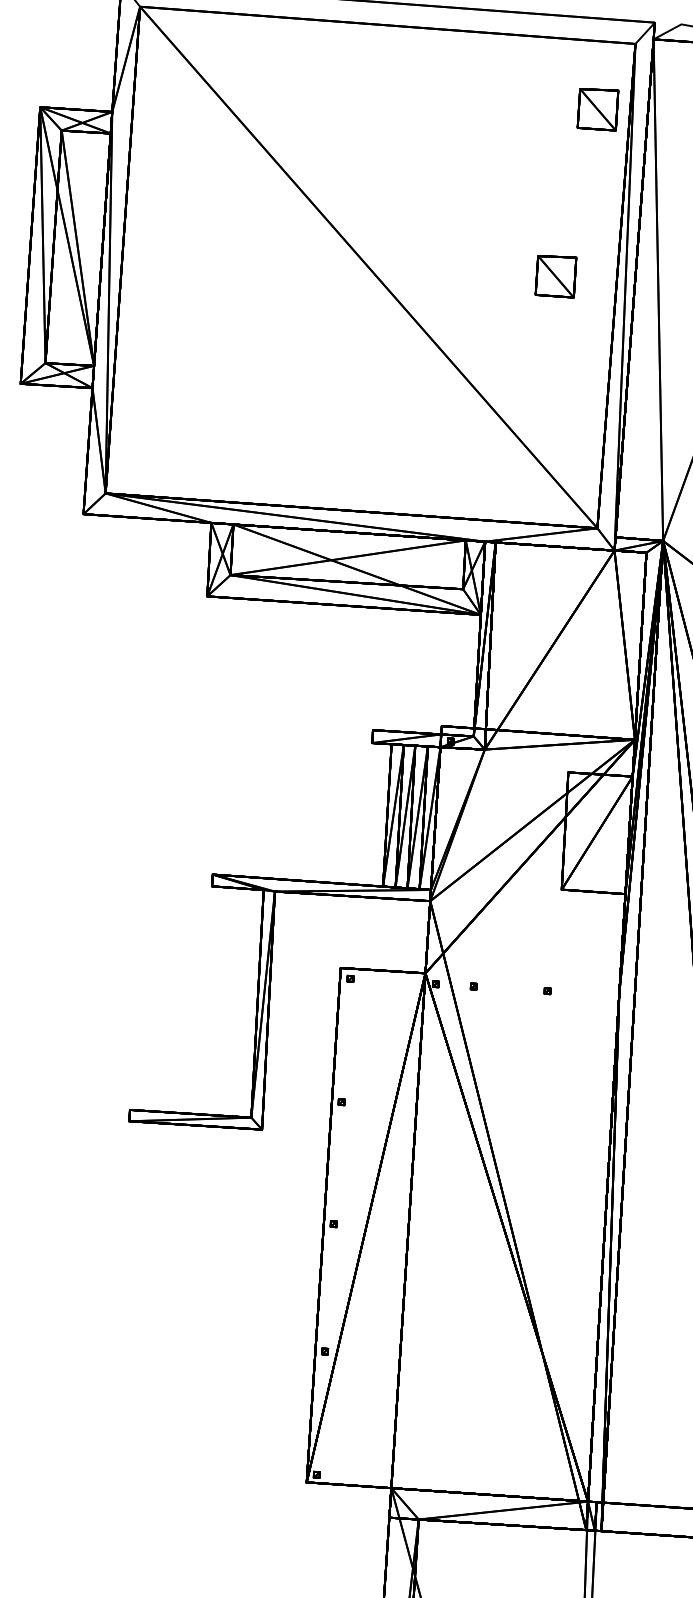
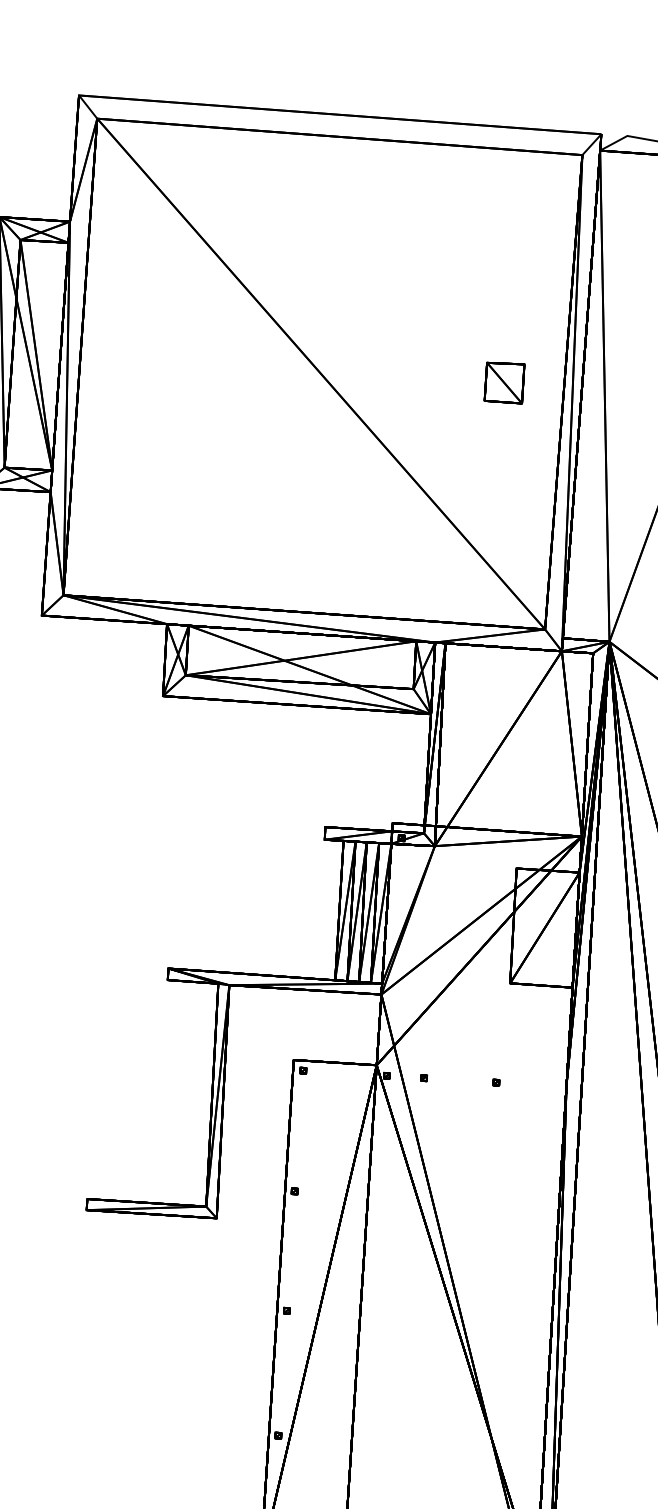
part: (597, 109) -> (545, 219), removed

